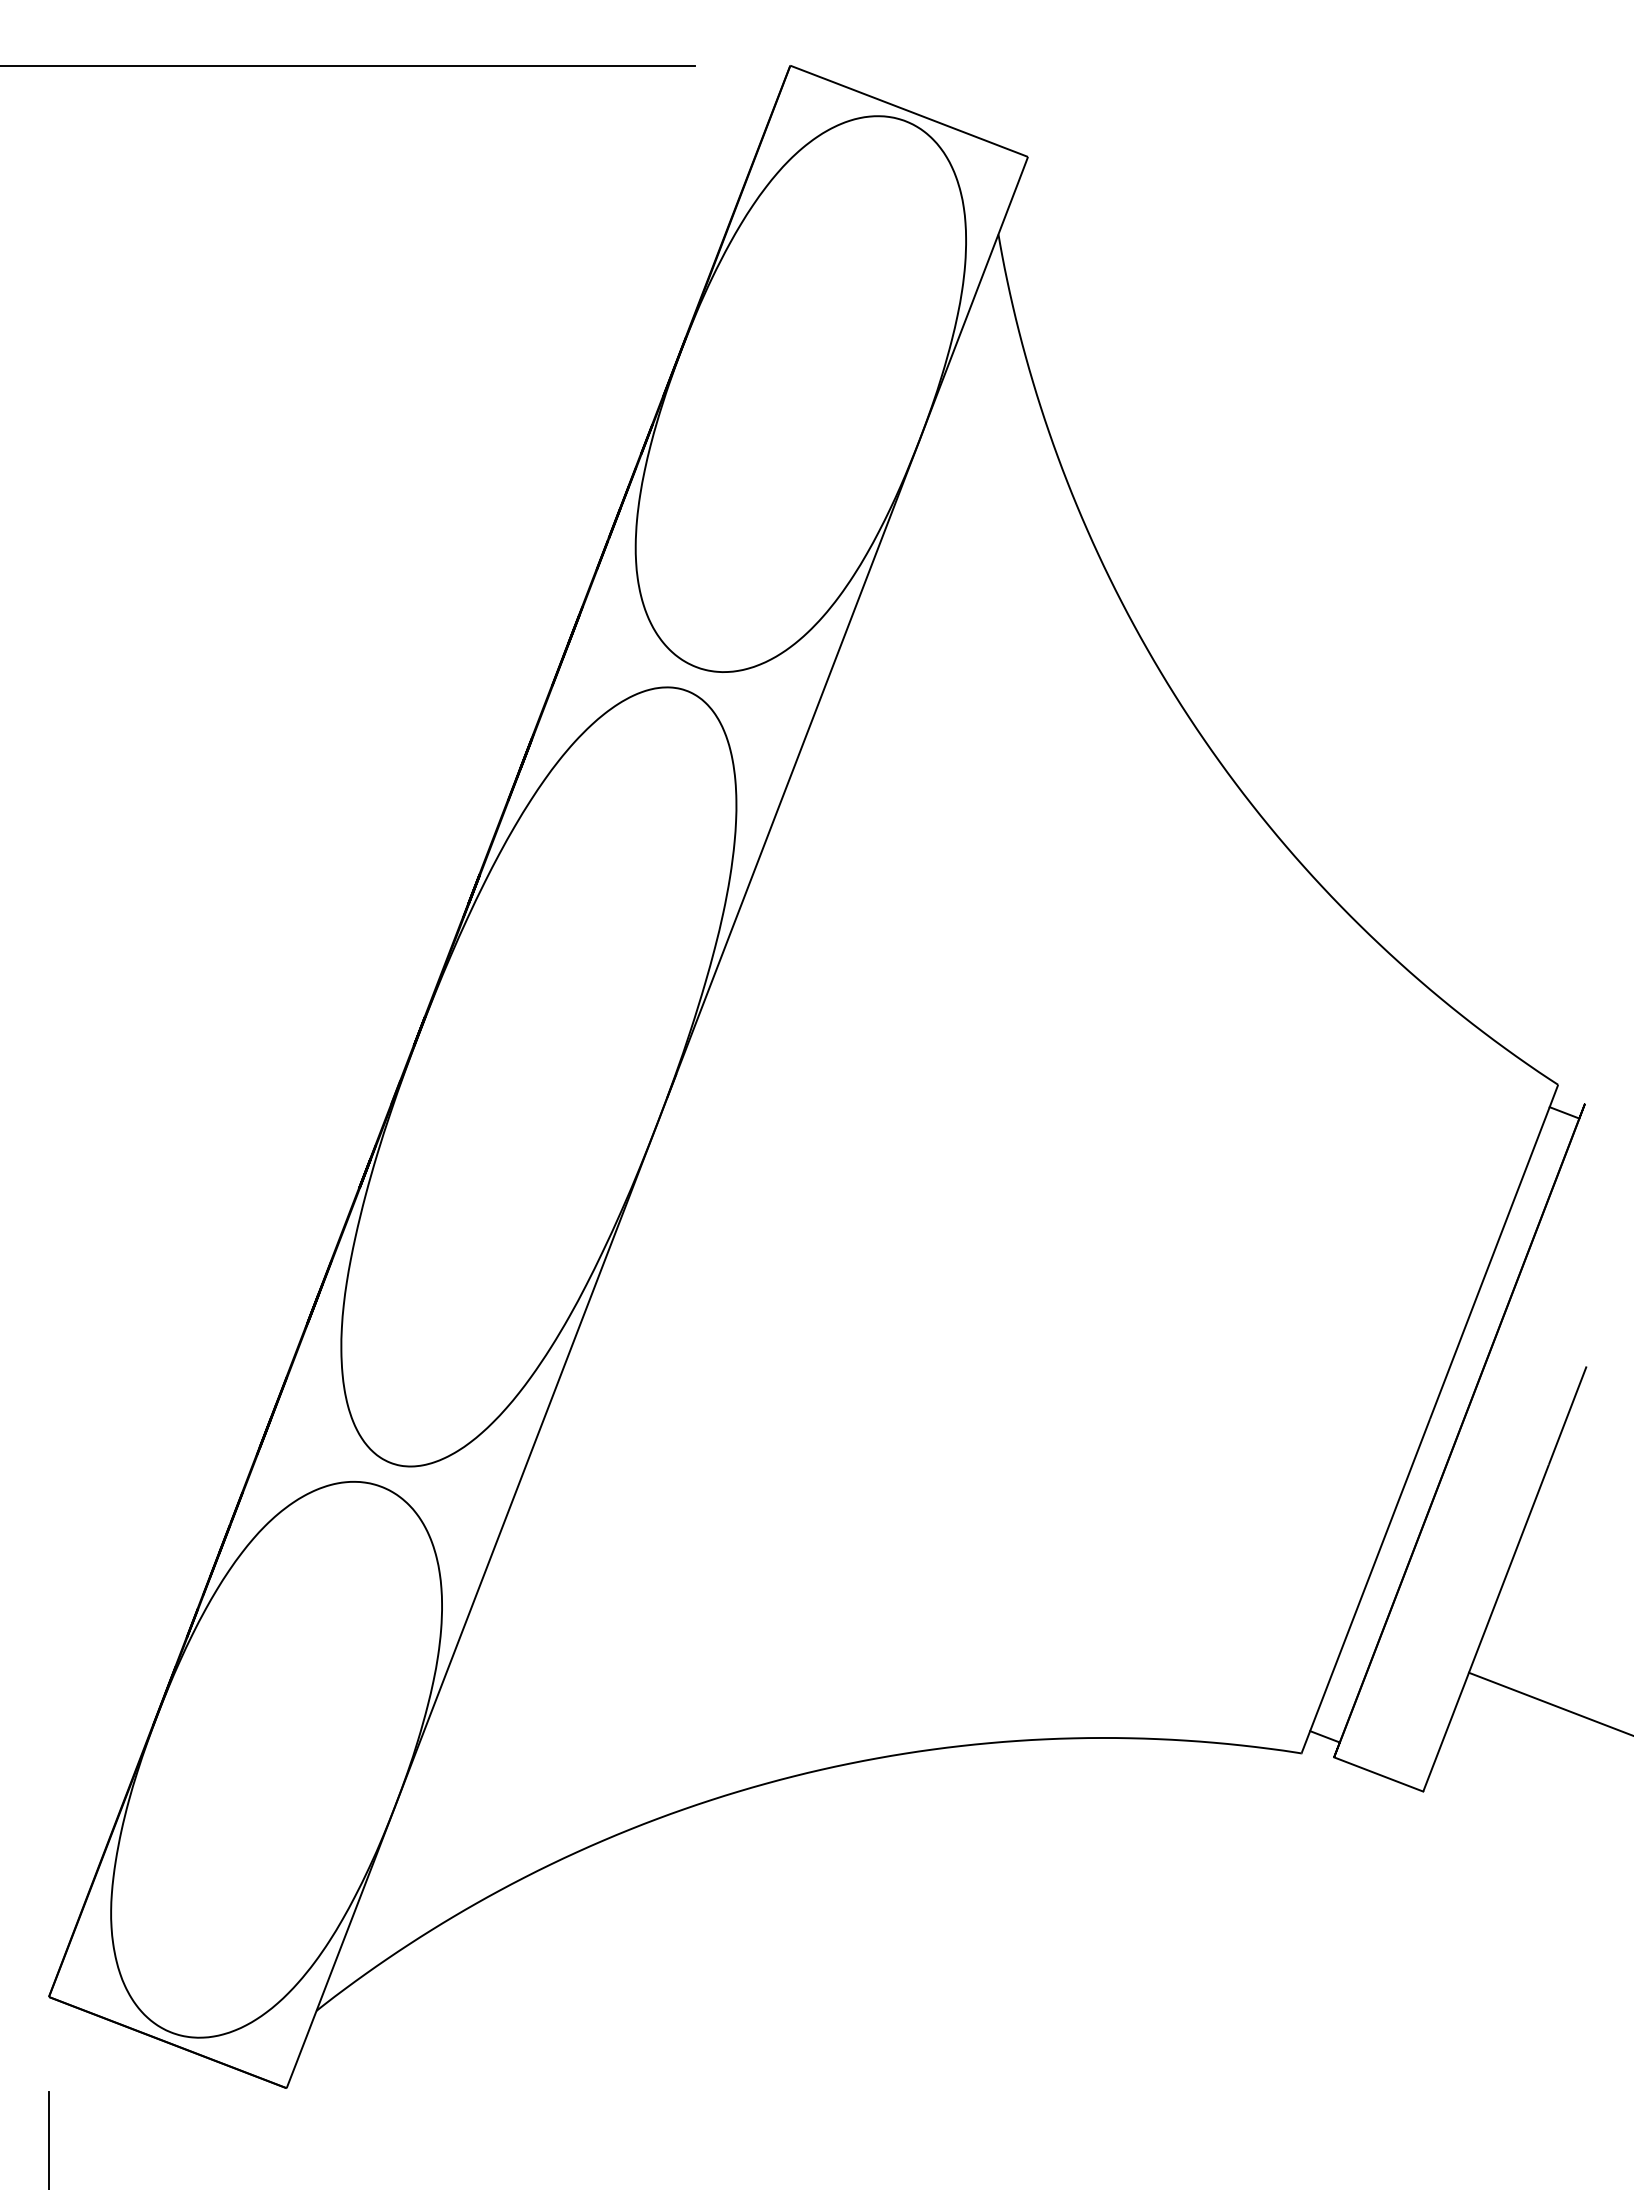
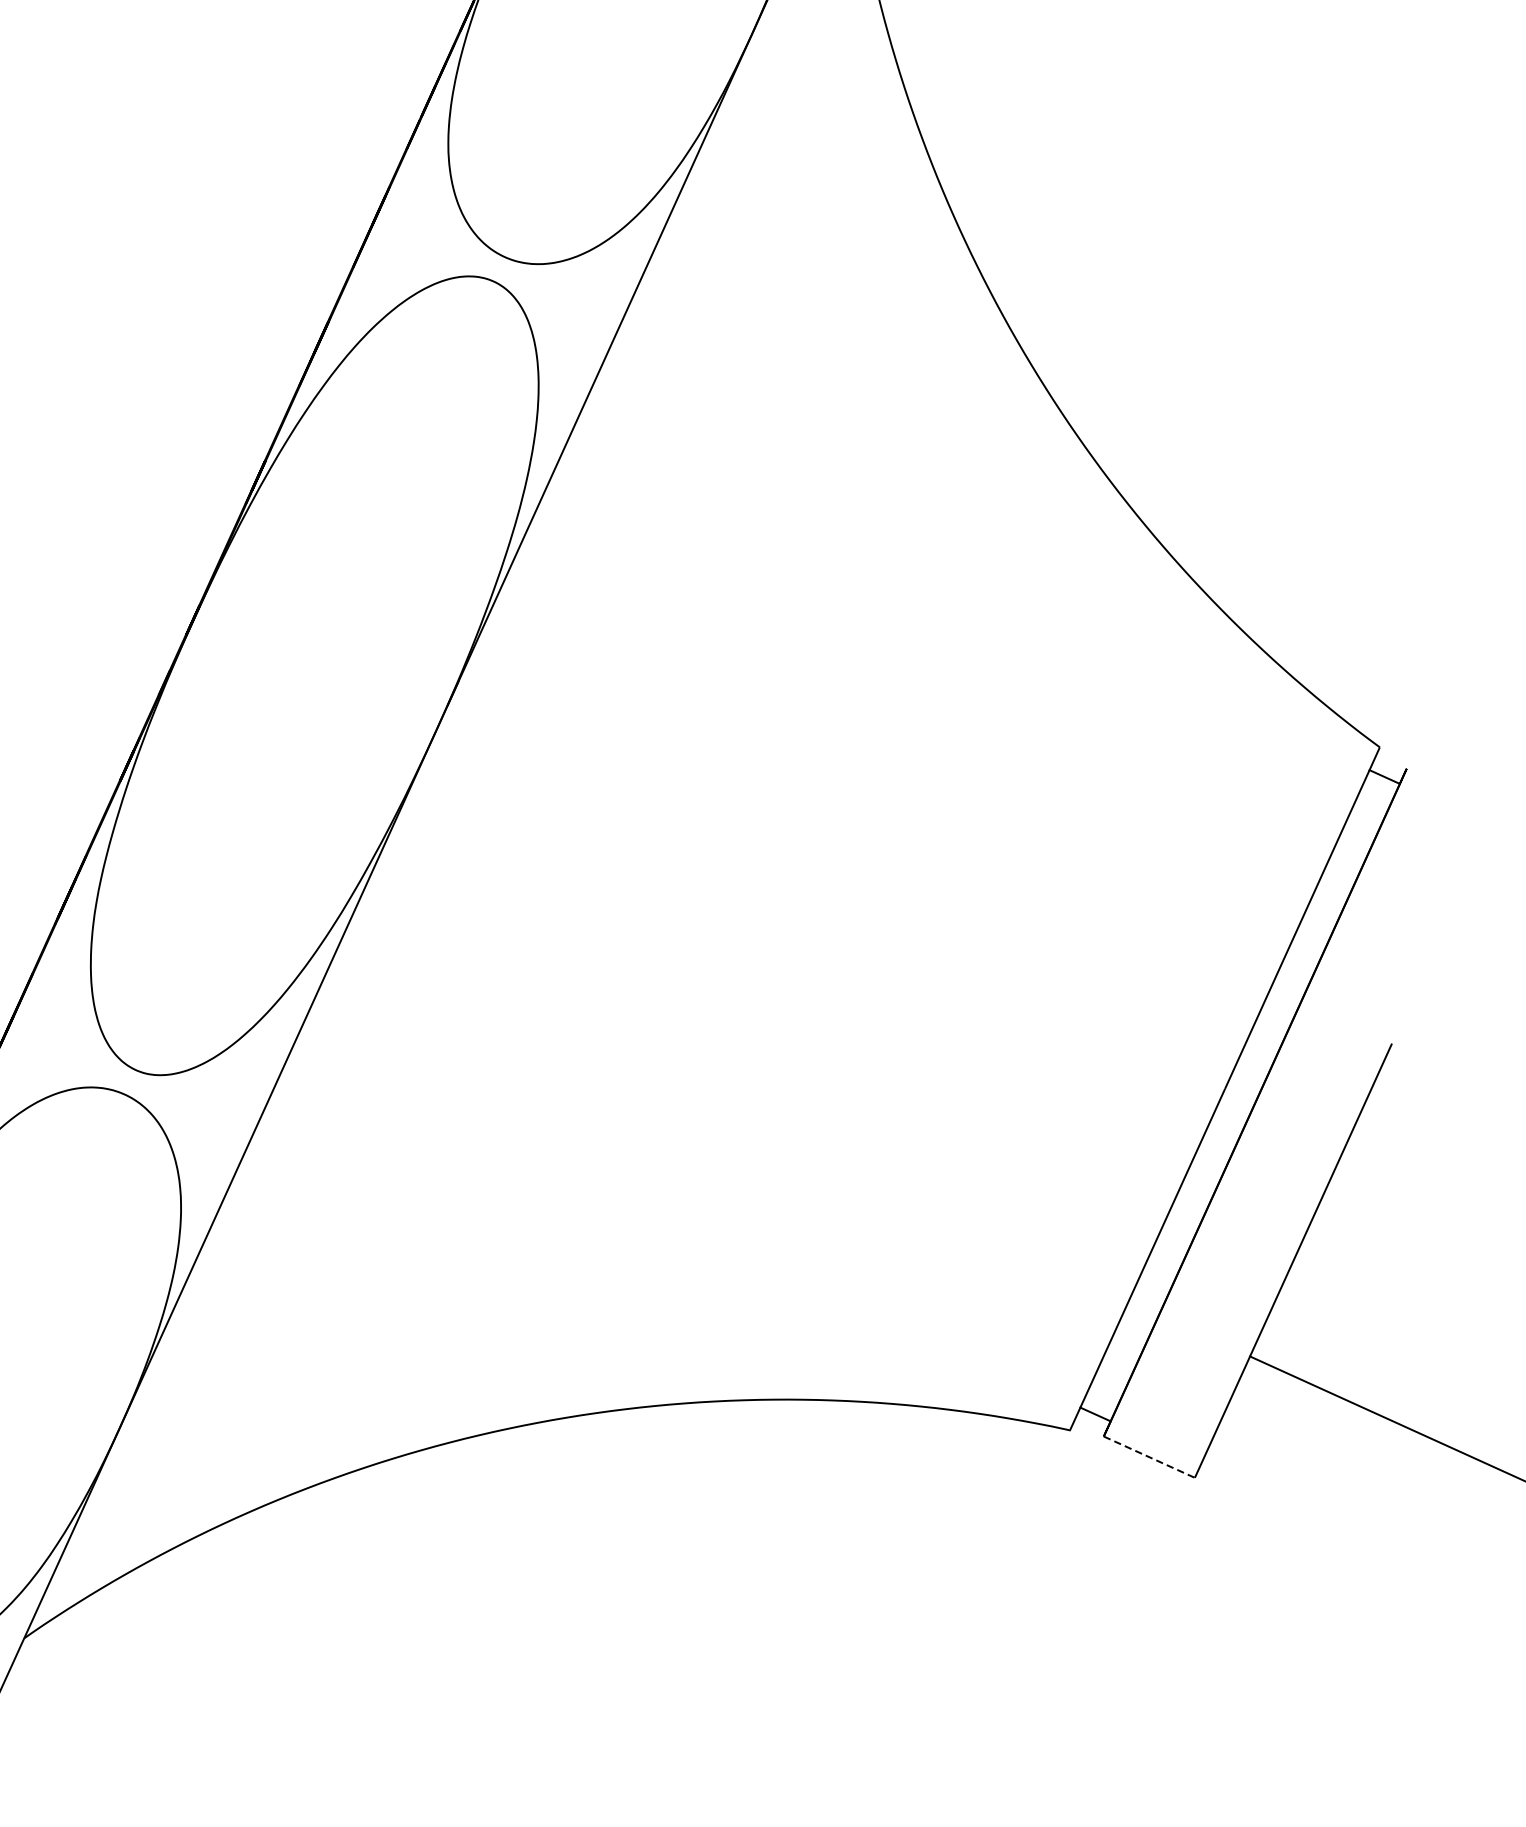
line: (1378, 1774) -> (1149, 1457), solid -> dashed

